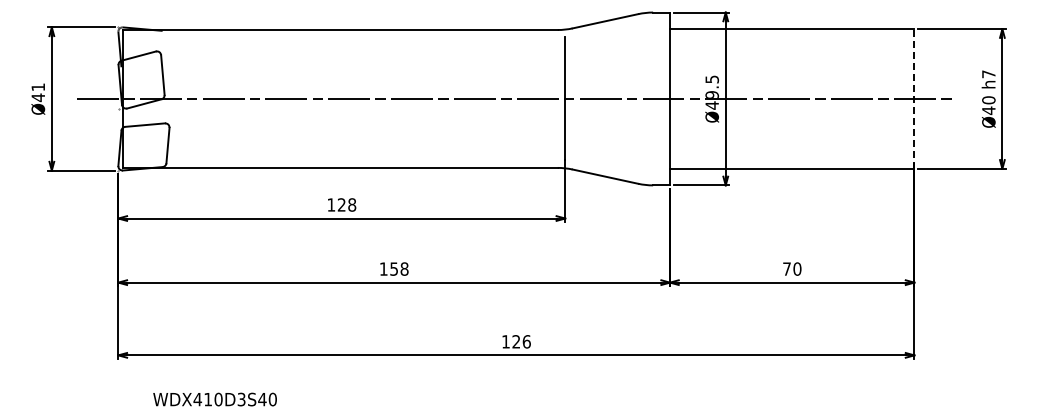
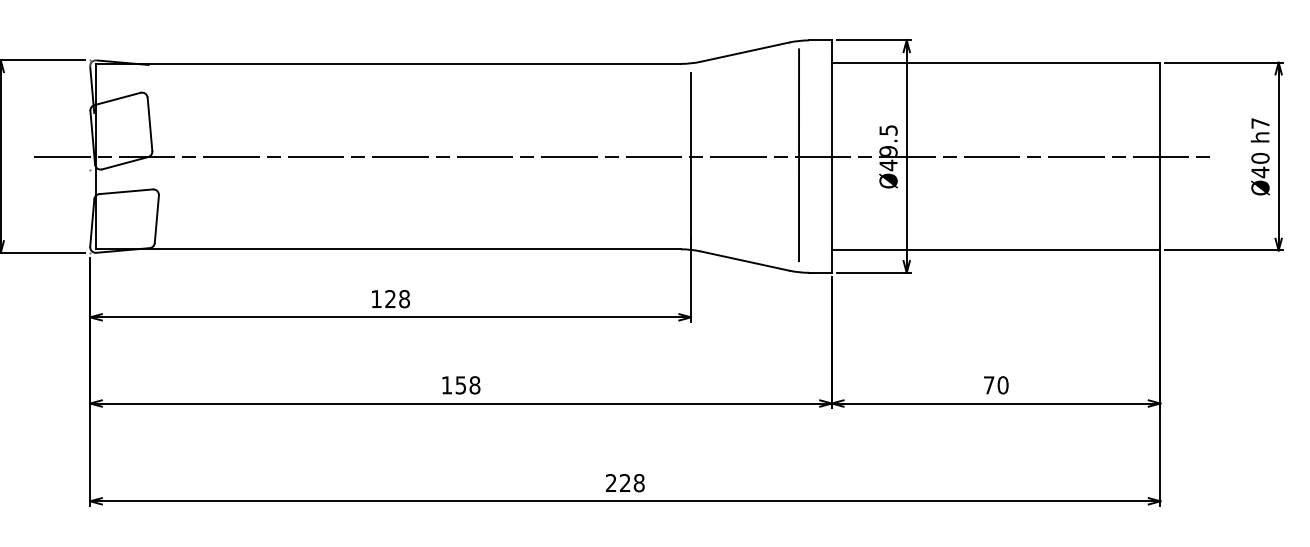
line: (645, 97) -> (798, 154), added
line: (914, 98) -> (1160, 155), dashed -> solid
text: (516, 341) -> (625, 482), 126 -> 228

